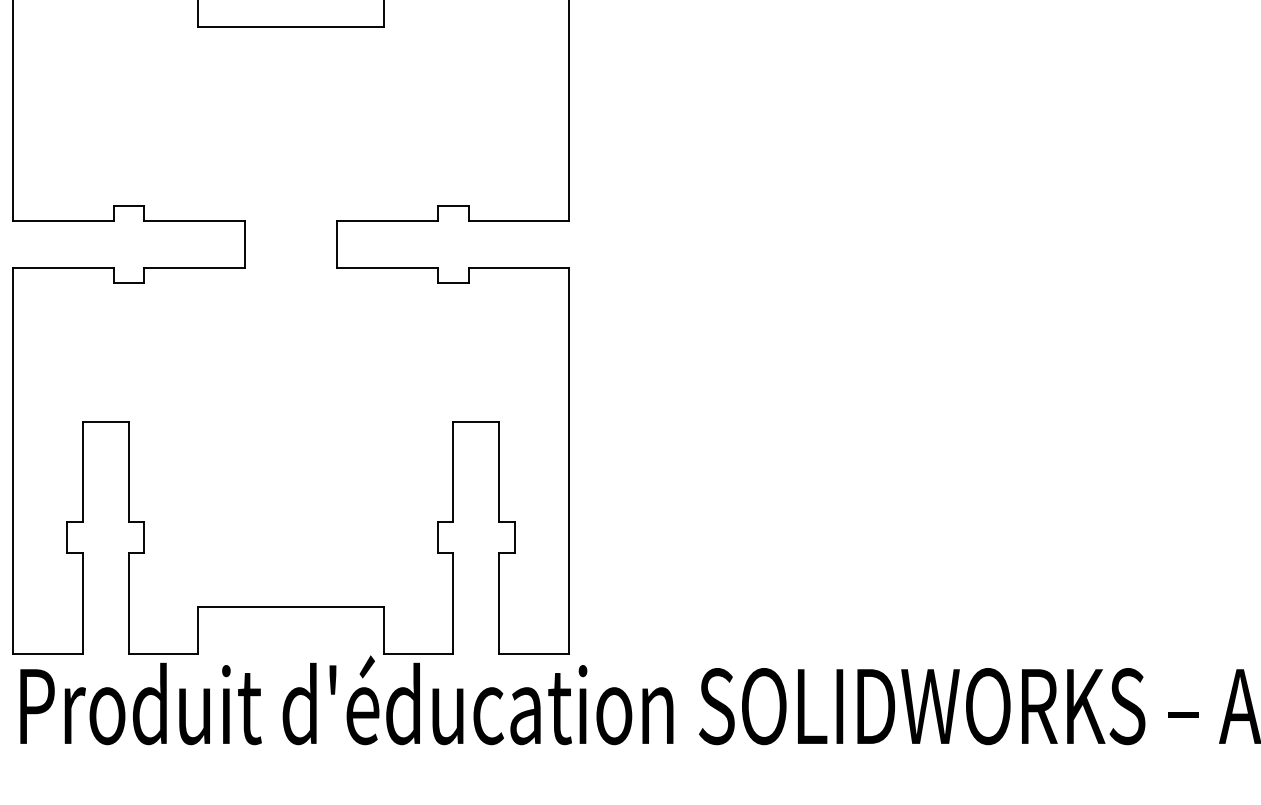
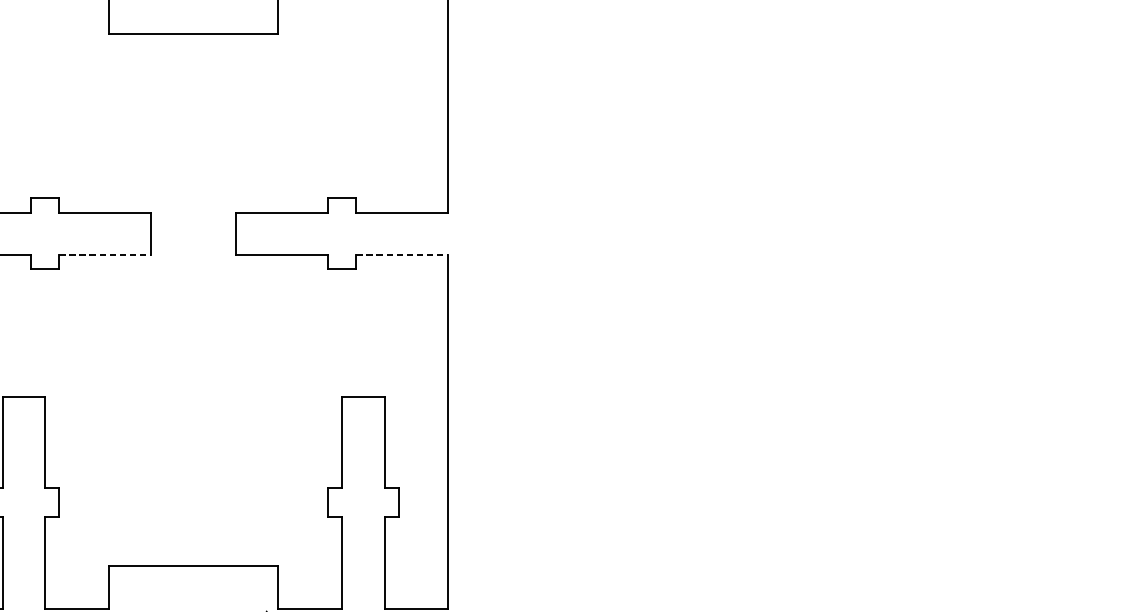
line: (195, 267) -> (106, 254), solid -> dashed
line: (519, 267) -> (402, 254), solid -> dashed

